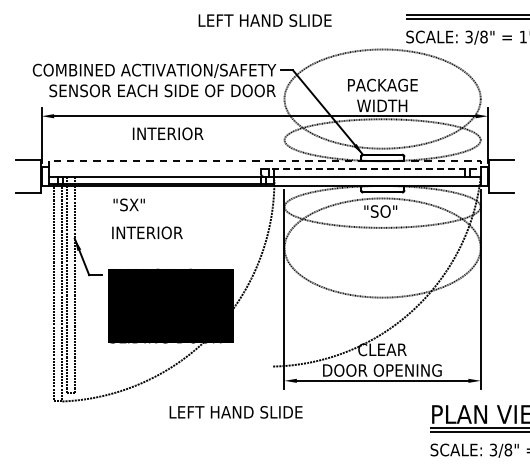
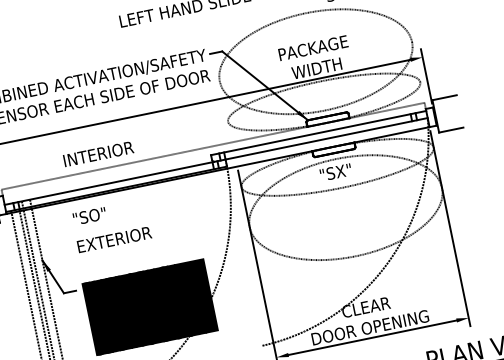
text: (167, 133) -> (97, 153), moved
line: (370, 169) -> (318, 133), dashed -> solid
text: (137, 204) -> (97, 214), "SX" -> "SO"
text: (388, 211) -> (344, 170), "SO" -> "SX"
text: (149, 232) -> (114, 239), INTERIOR -> EXTERIOR

